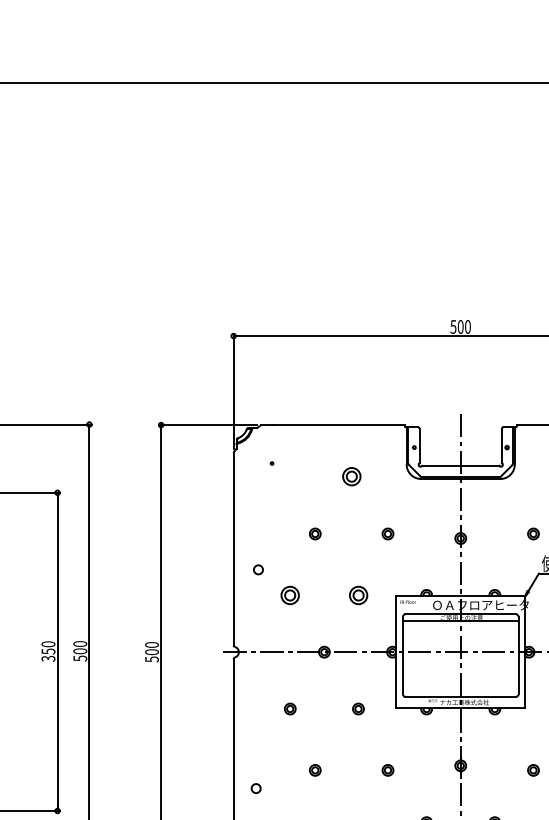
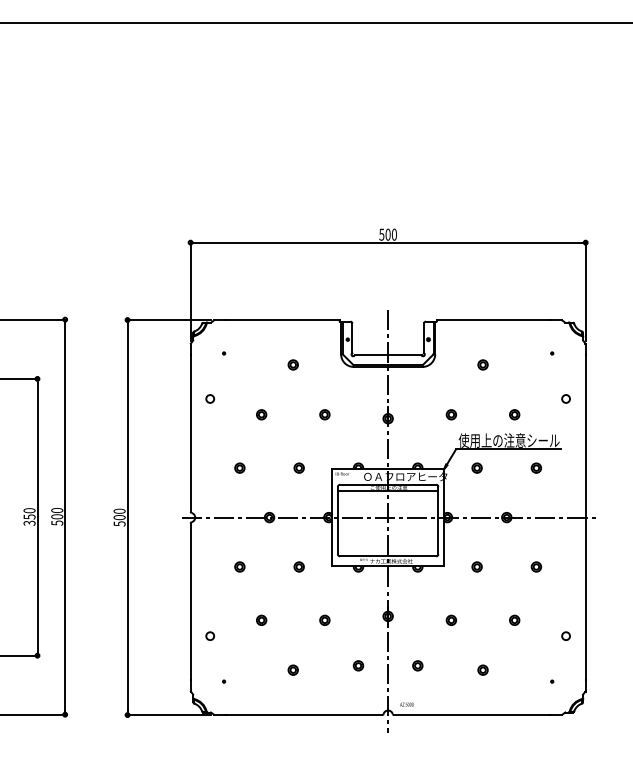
part: (350, 476) -> (292, 364), size x0.62
circle: (258, 569) -> (210, 398), moved
part: (289, 594) -> (239, 467), size x0.62
part: (357, 594) -> (298, 467), size x0.62

